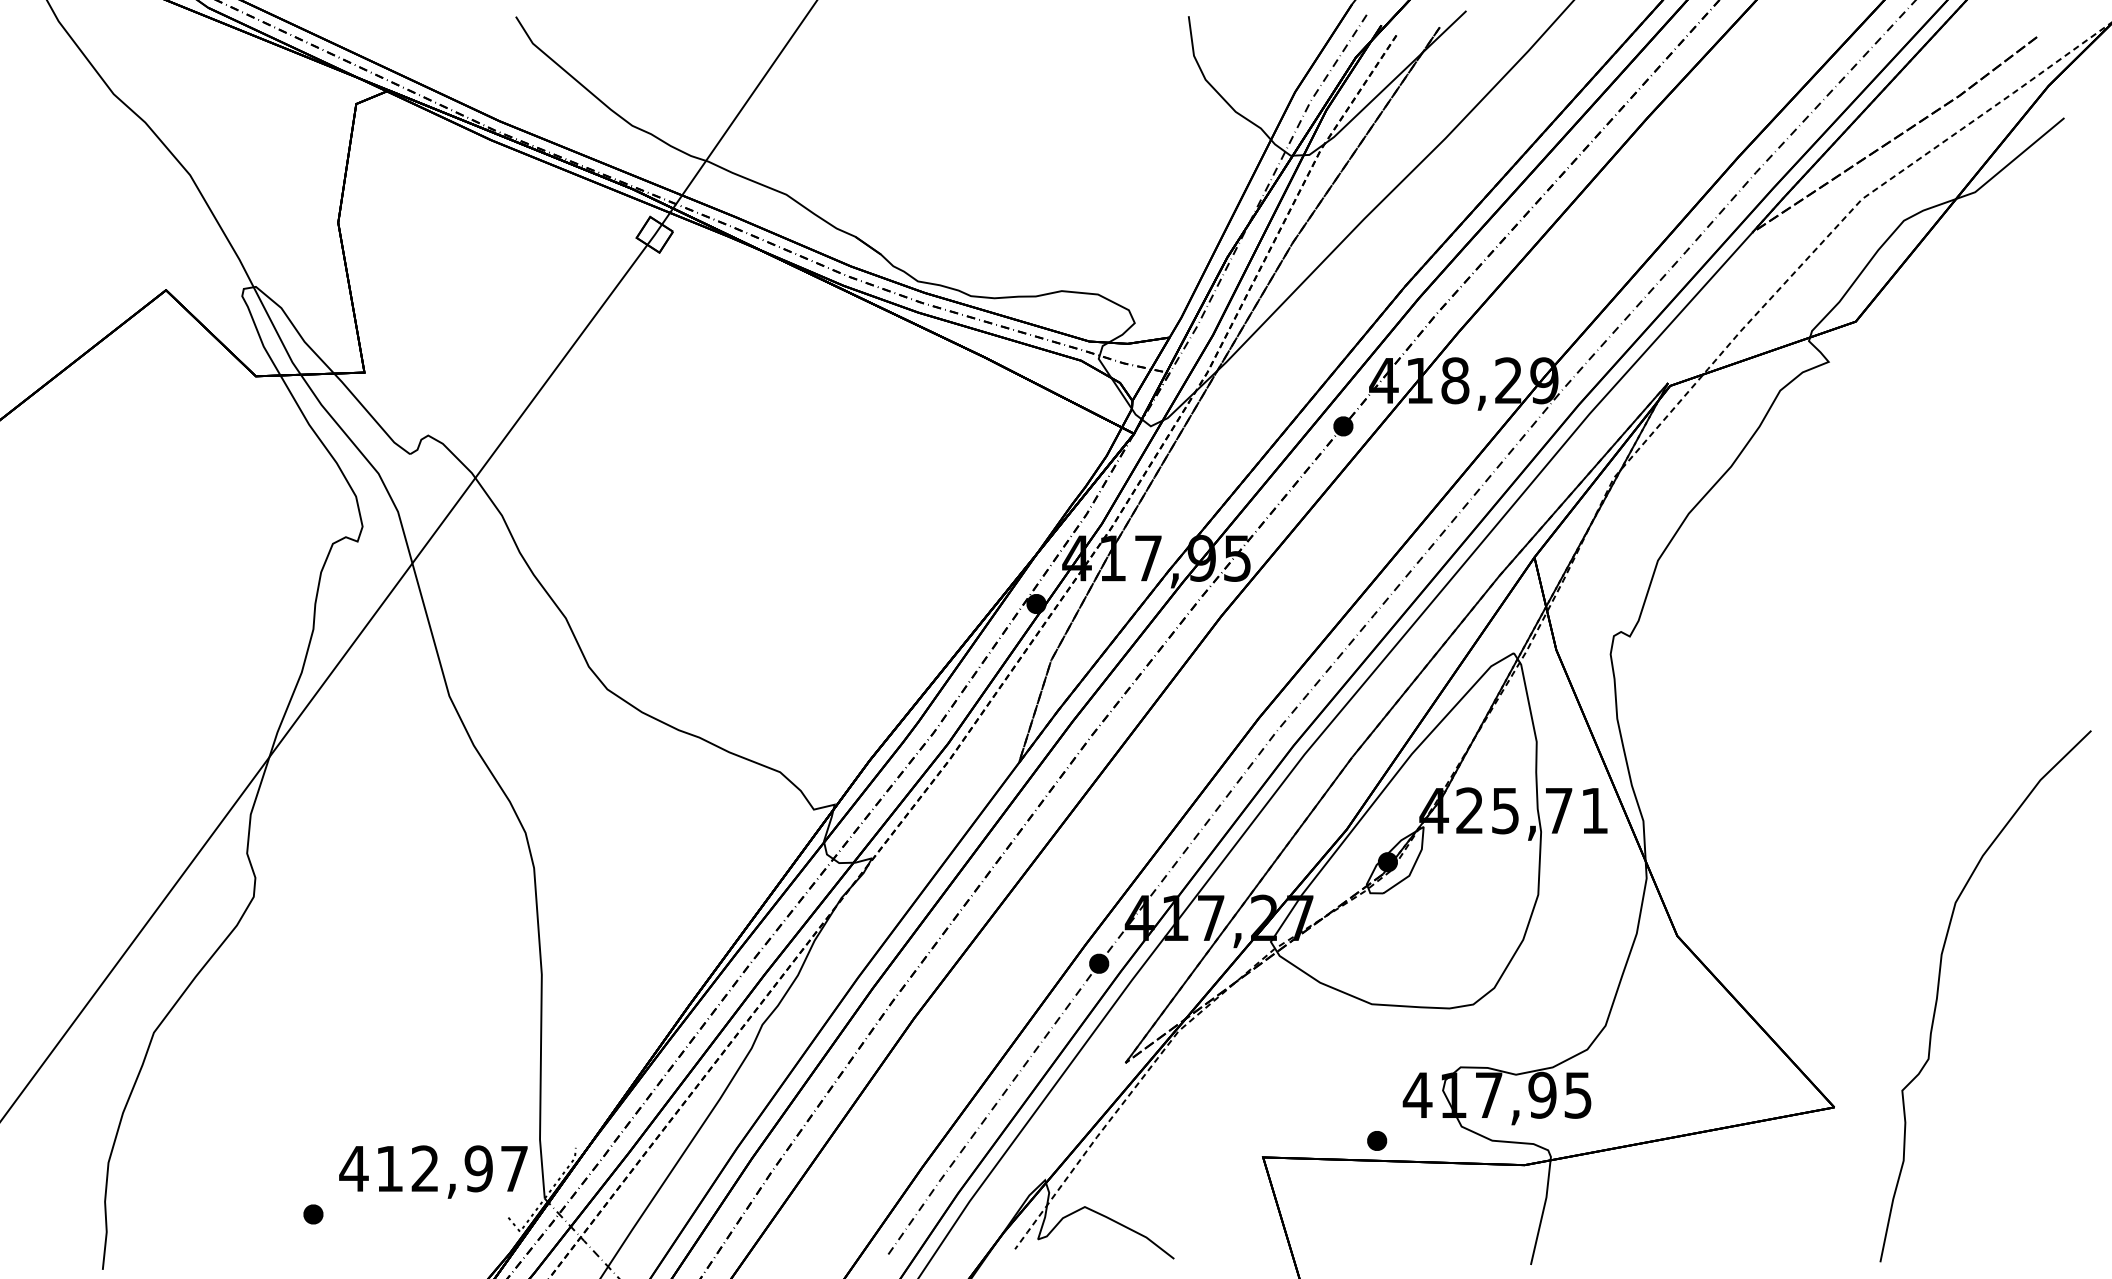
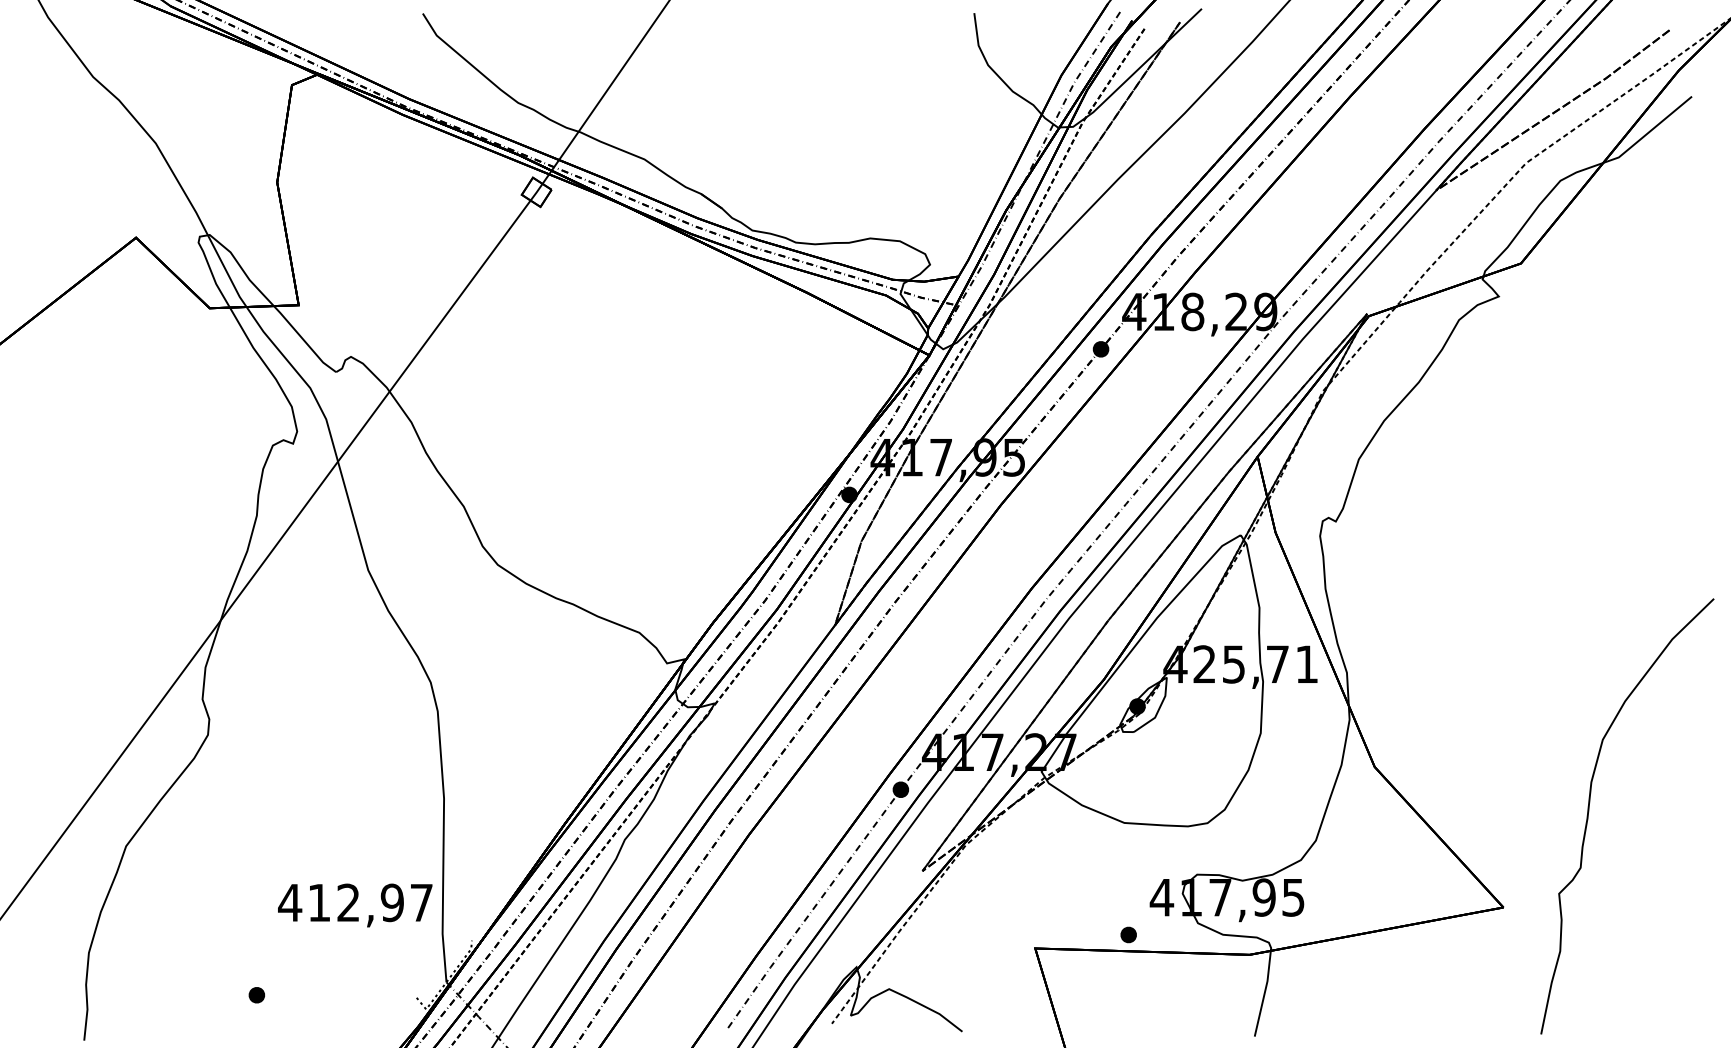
text: (433, 1172) -> (355, 905), moved

